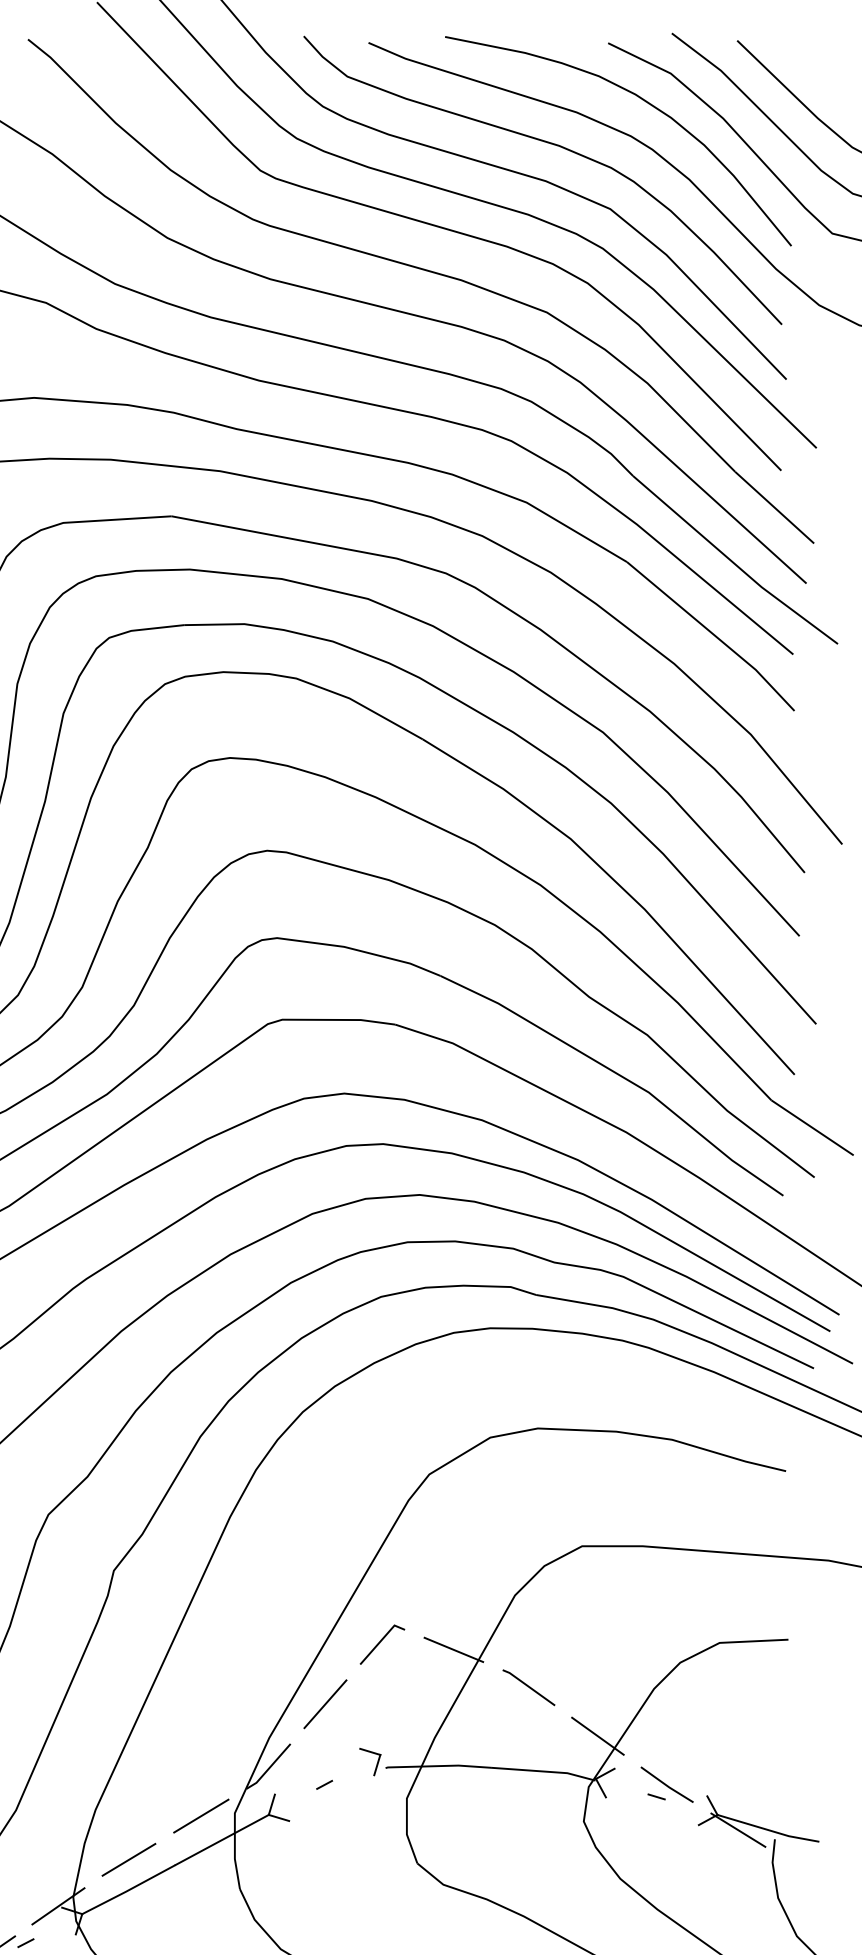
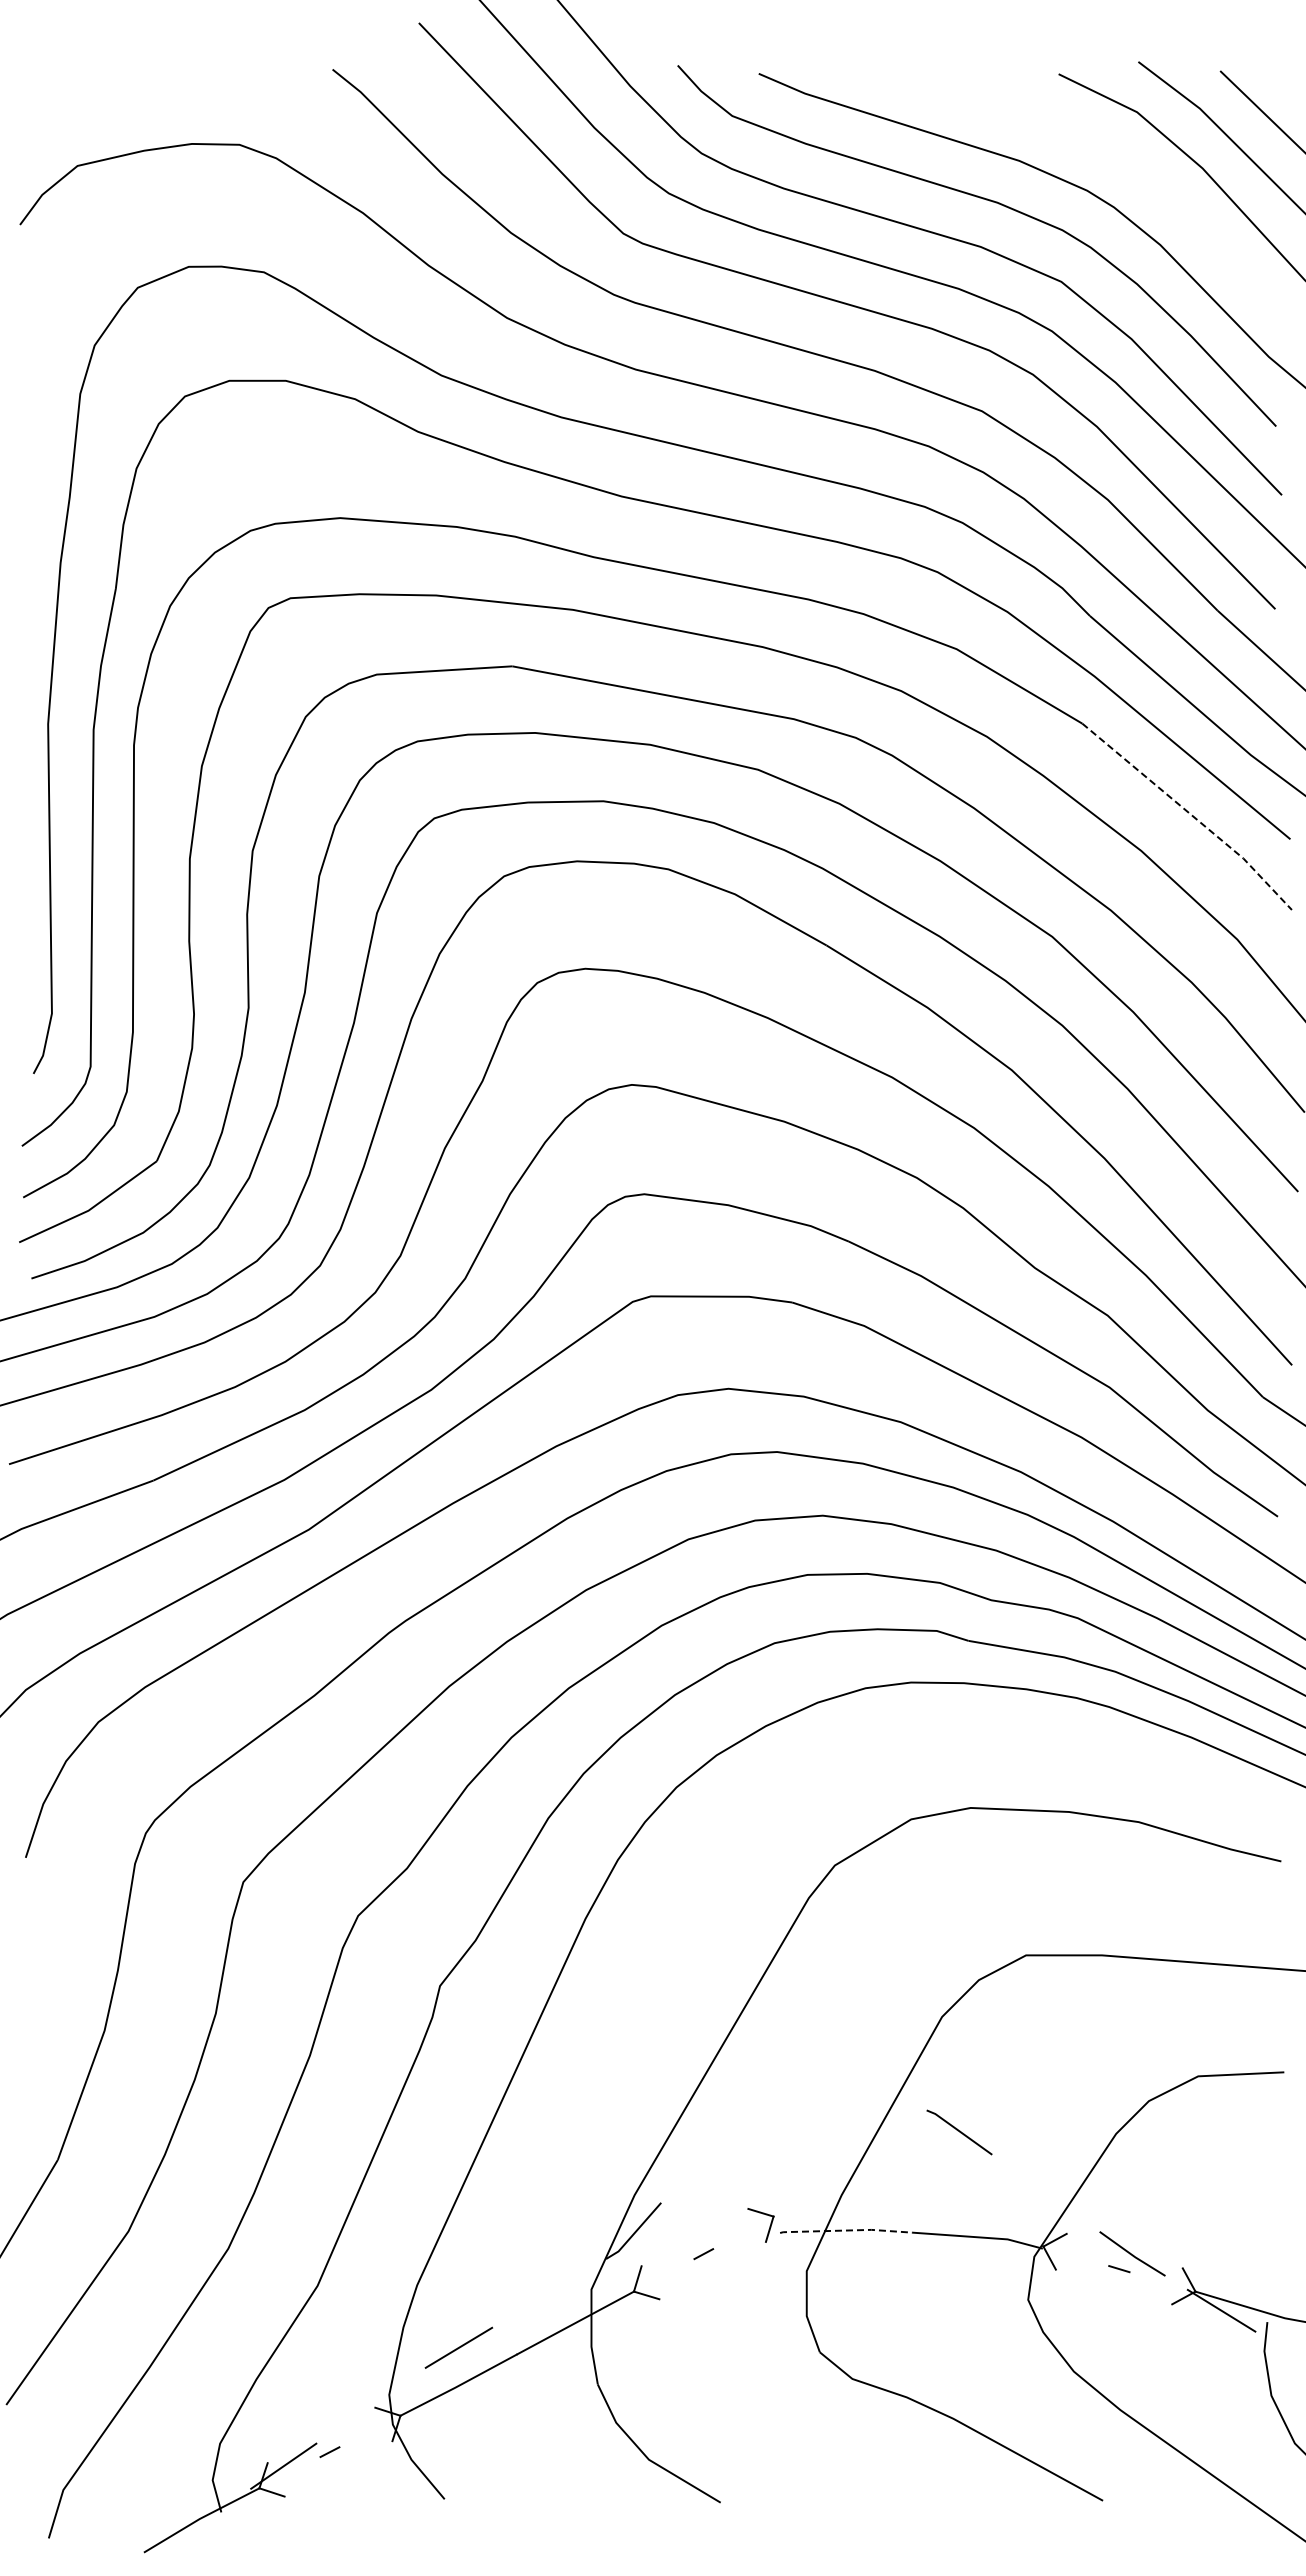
curve: (644, 101) -> (1104, 147), removed
line: (713, 634) -> (1190, 814), solid -> dashed
line: (381, 1642) -> (774, 2075), removed
line: (453, 1649) -> (865, 2084), removed
line: (325, 1703) -> (704, 2152), removed
line: (597, 1736) -> (1045, 2193), removed
line: (437, 1766) -> (845, 2230), solid -> dashed
line: (201, 1815) -> (549, 2292), removed
line: (58, 1905) -> (370, 2405), removed

